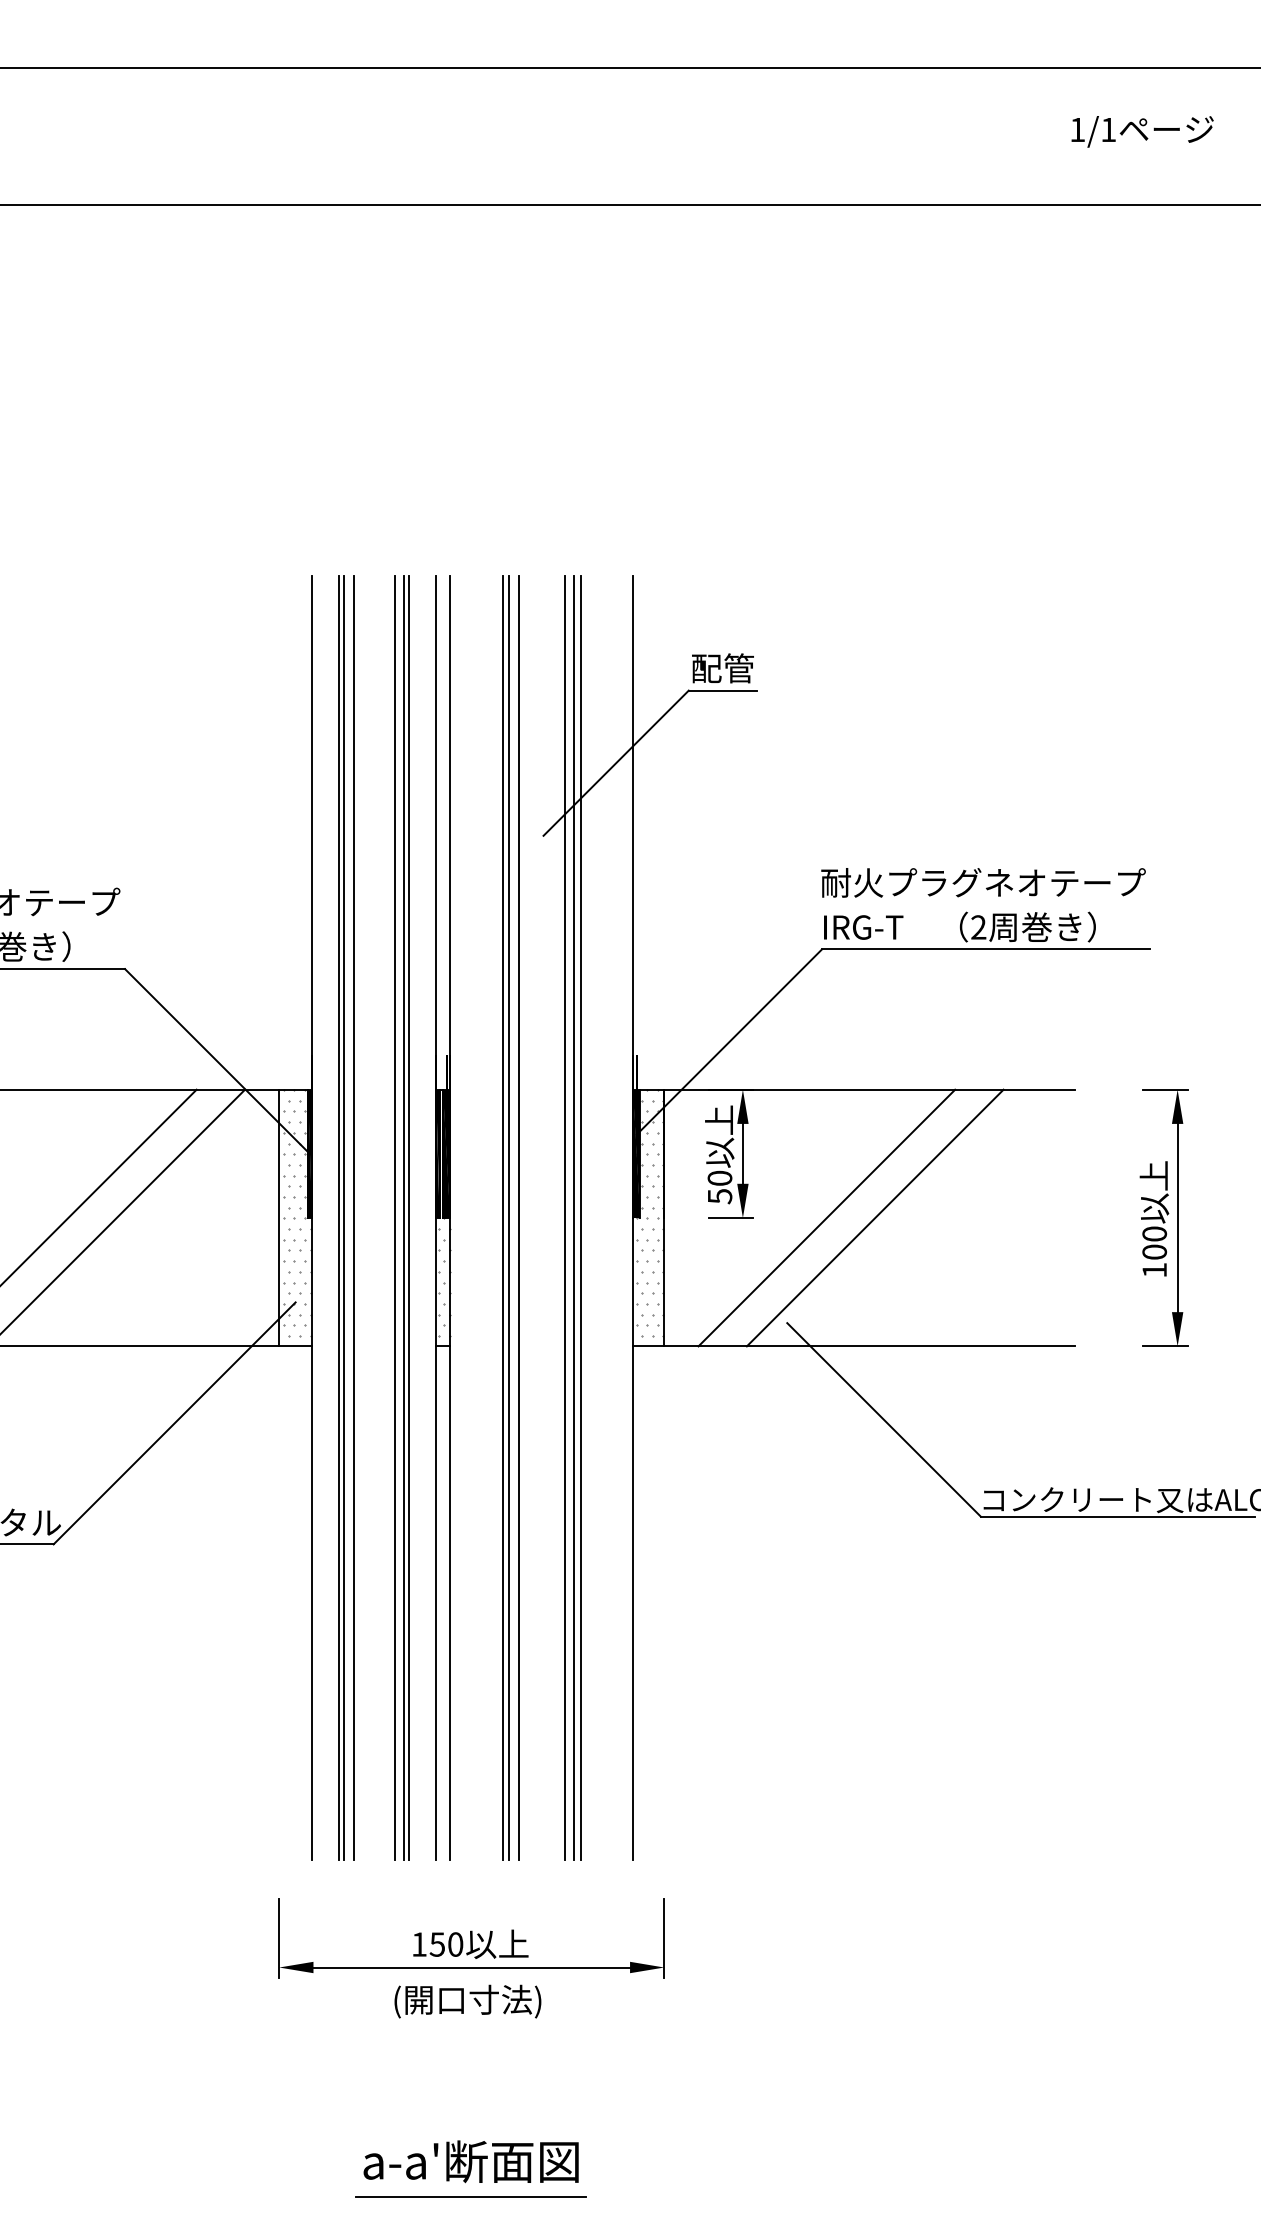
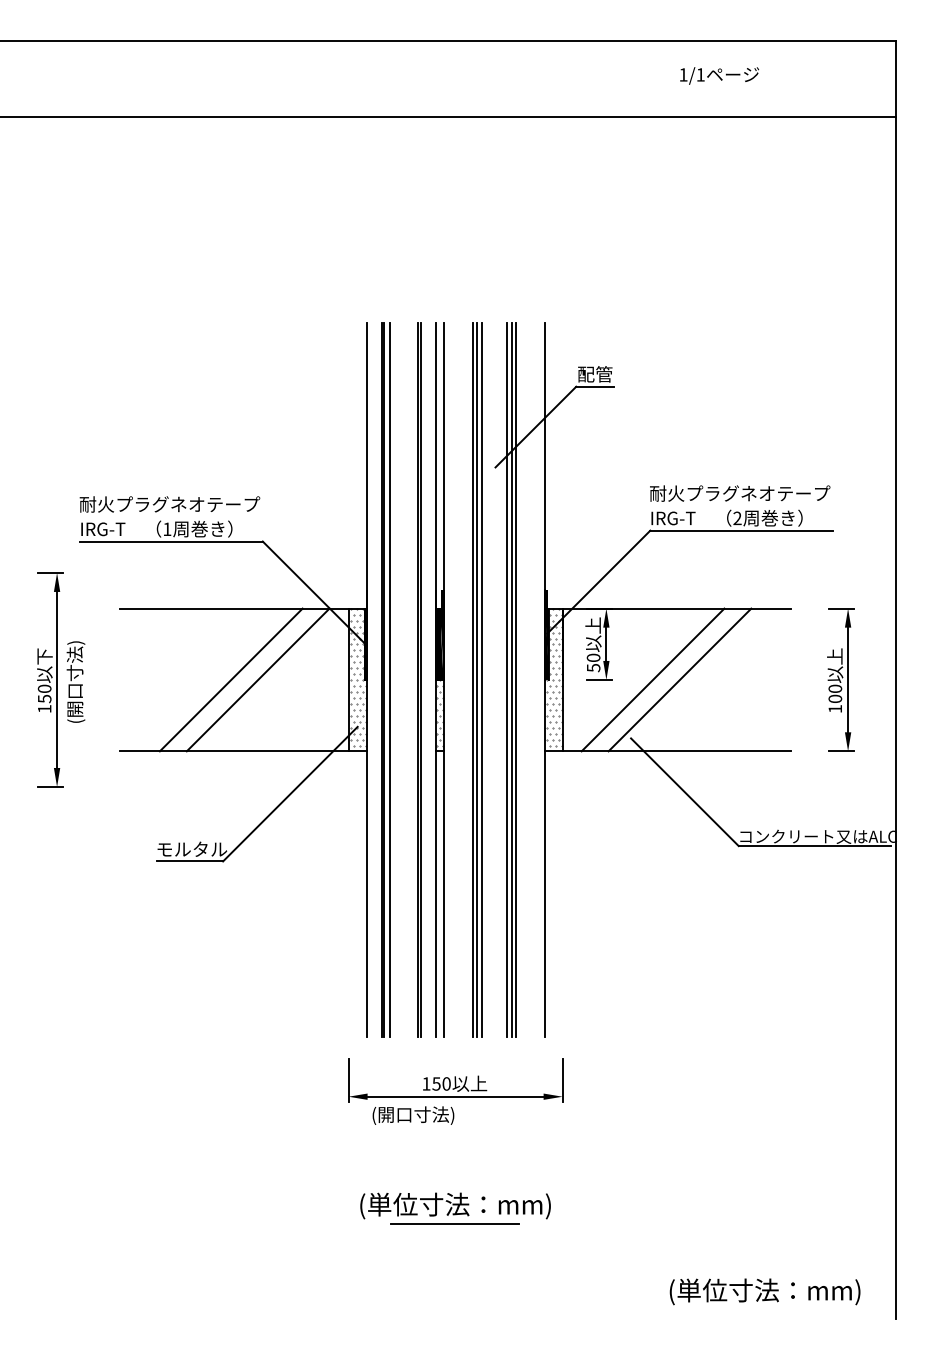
text: (1142, 130) -> (719, 75), moved
line: (394, 1217) -> (412, 679), removed
text: (467, 2001) -> (413, 1115), moved
text: (471, 2163) -> (455, 1205), a-a'断面図 -> (単位寸法：mm)

